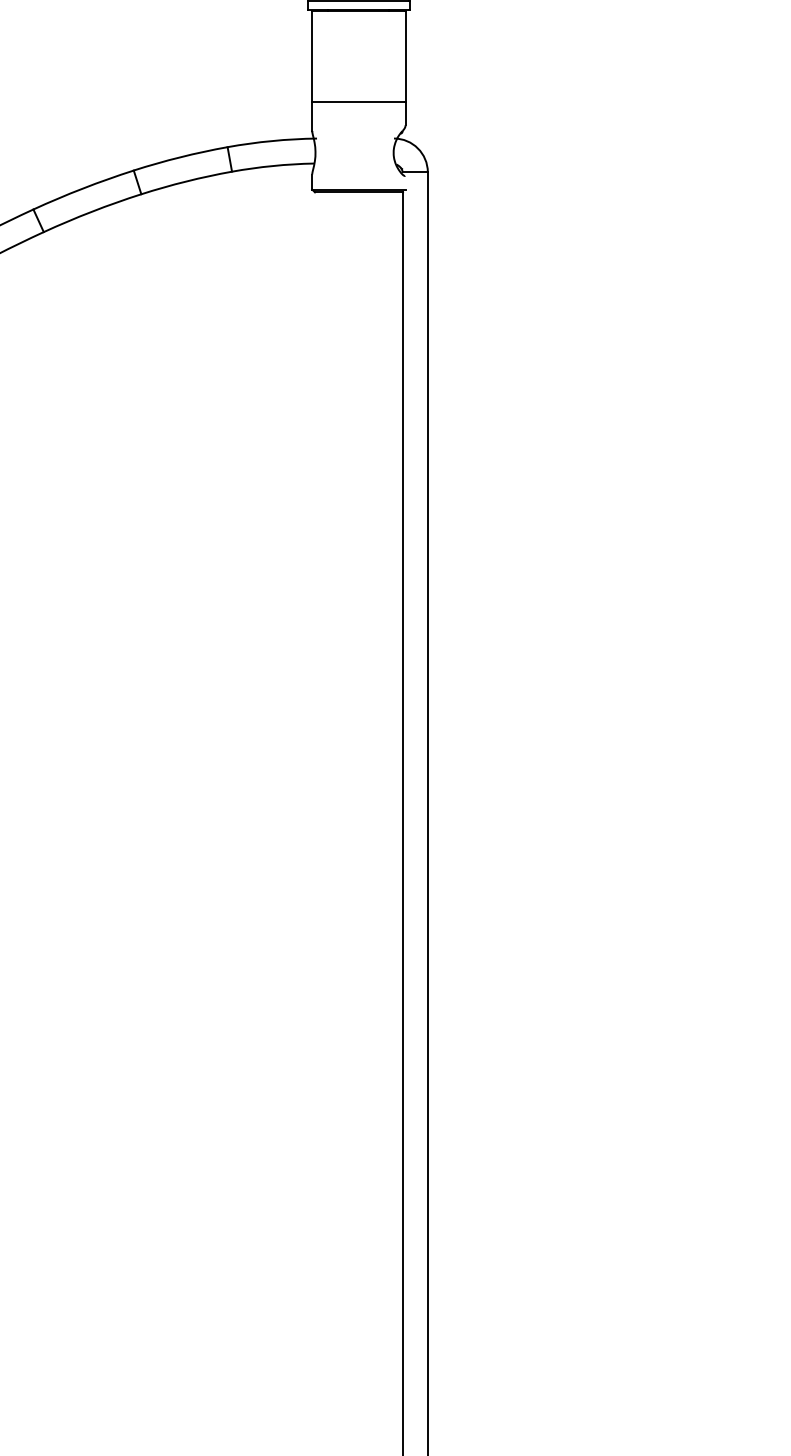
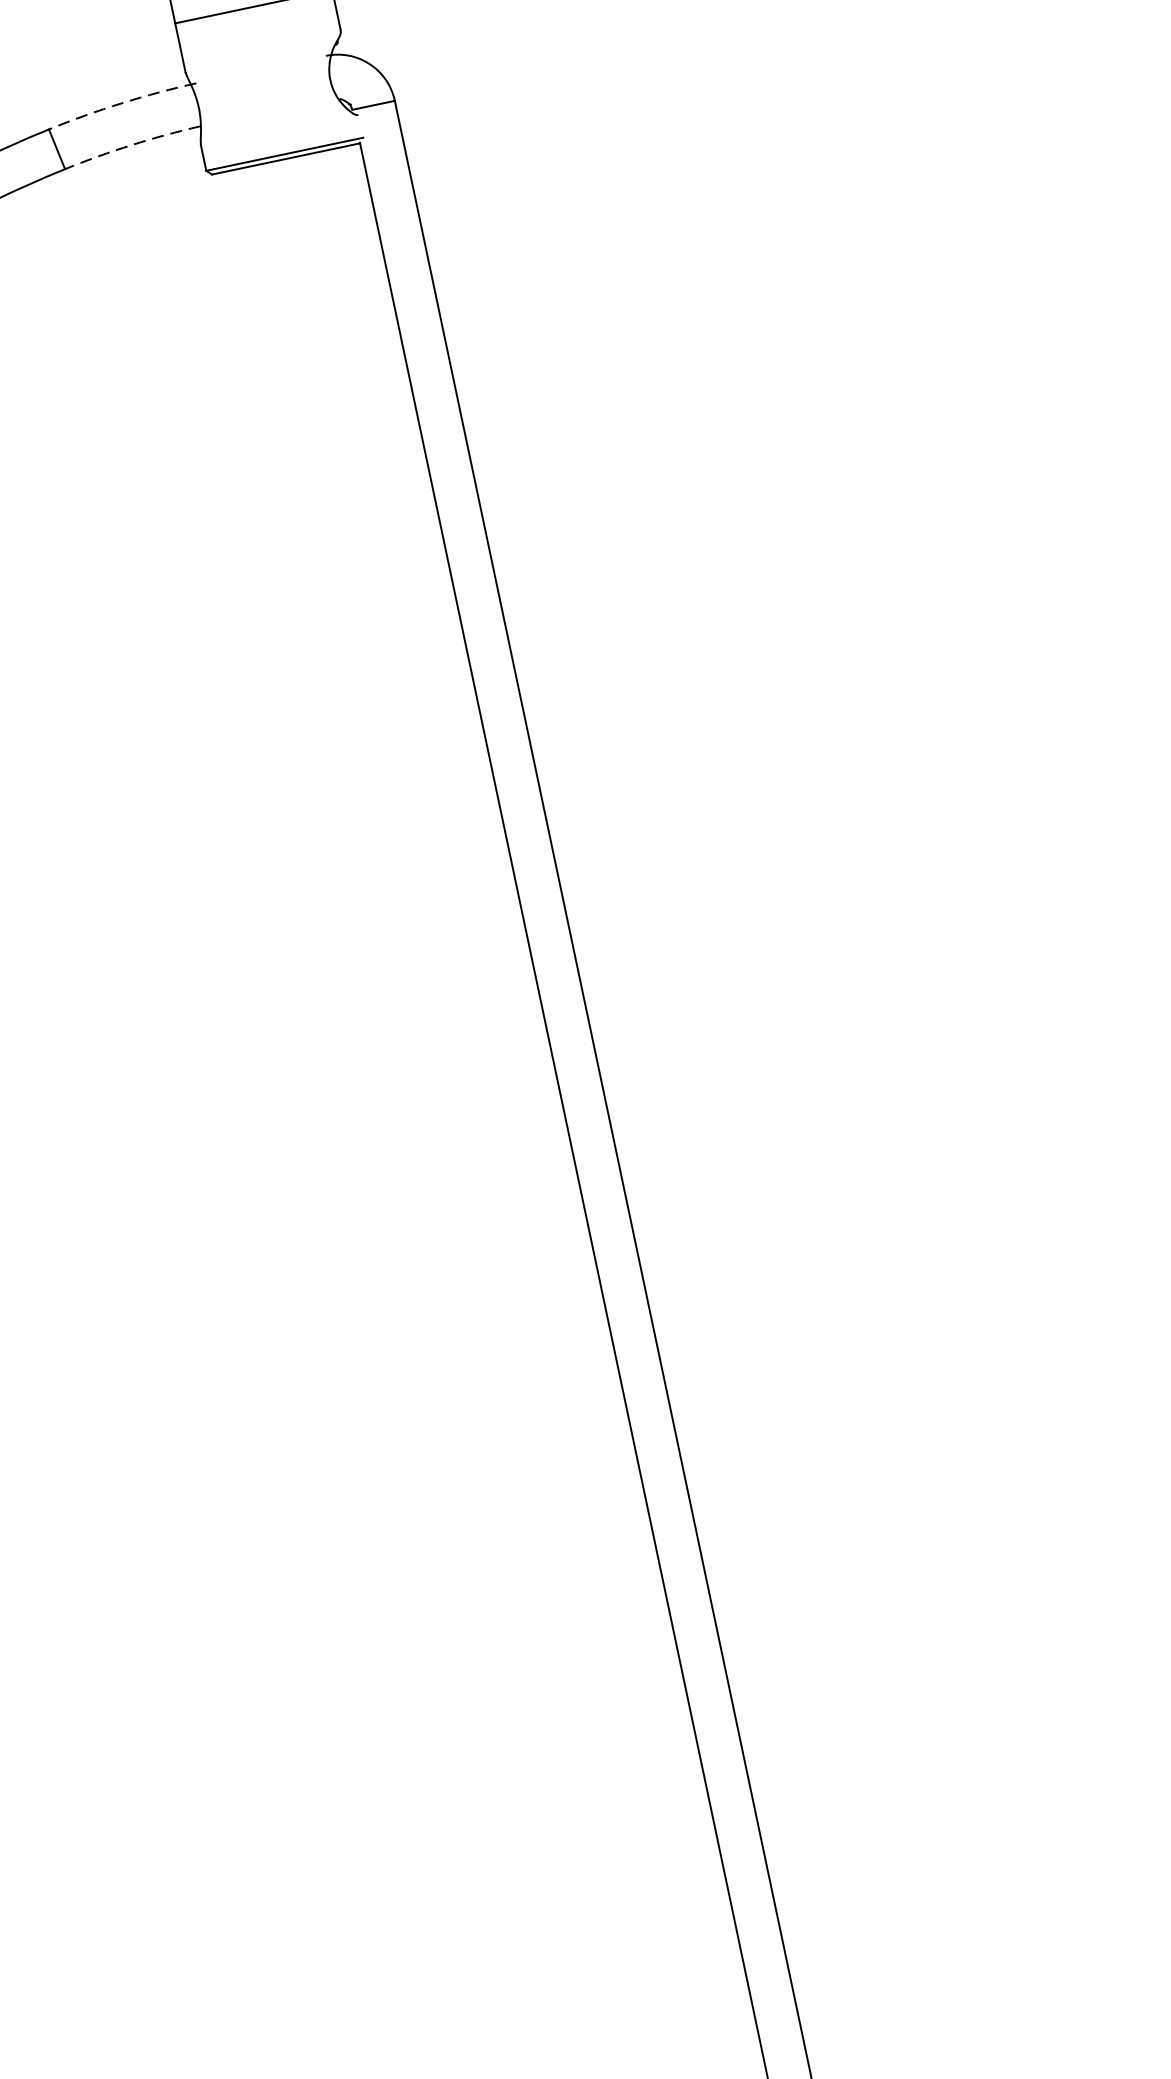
arc: (272, 141) -> (122, 103), solid -> dashed
arc: (272, 166) -> (131, 146), solid -> dashed

